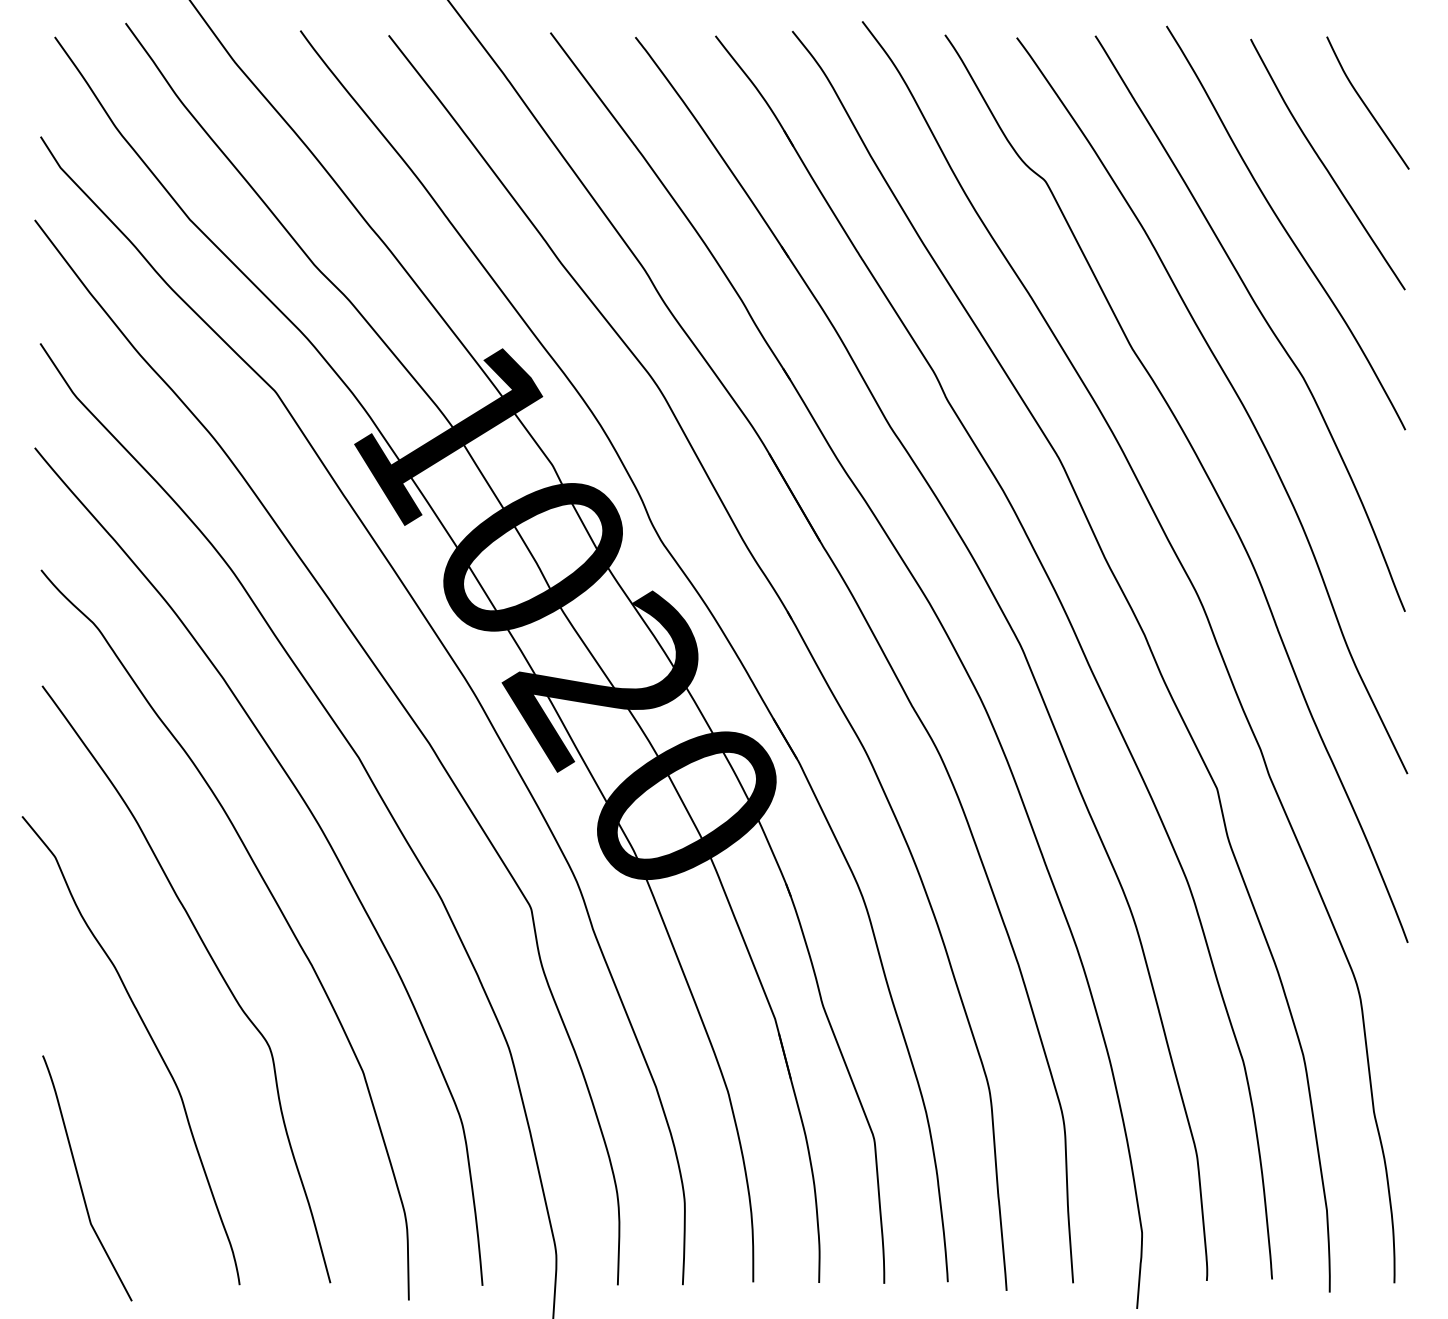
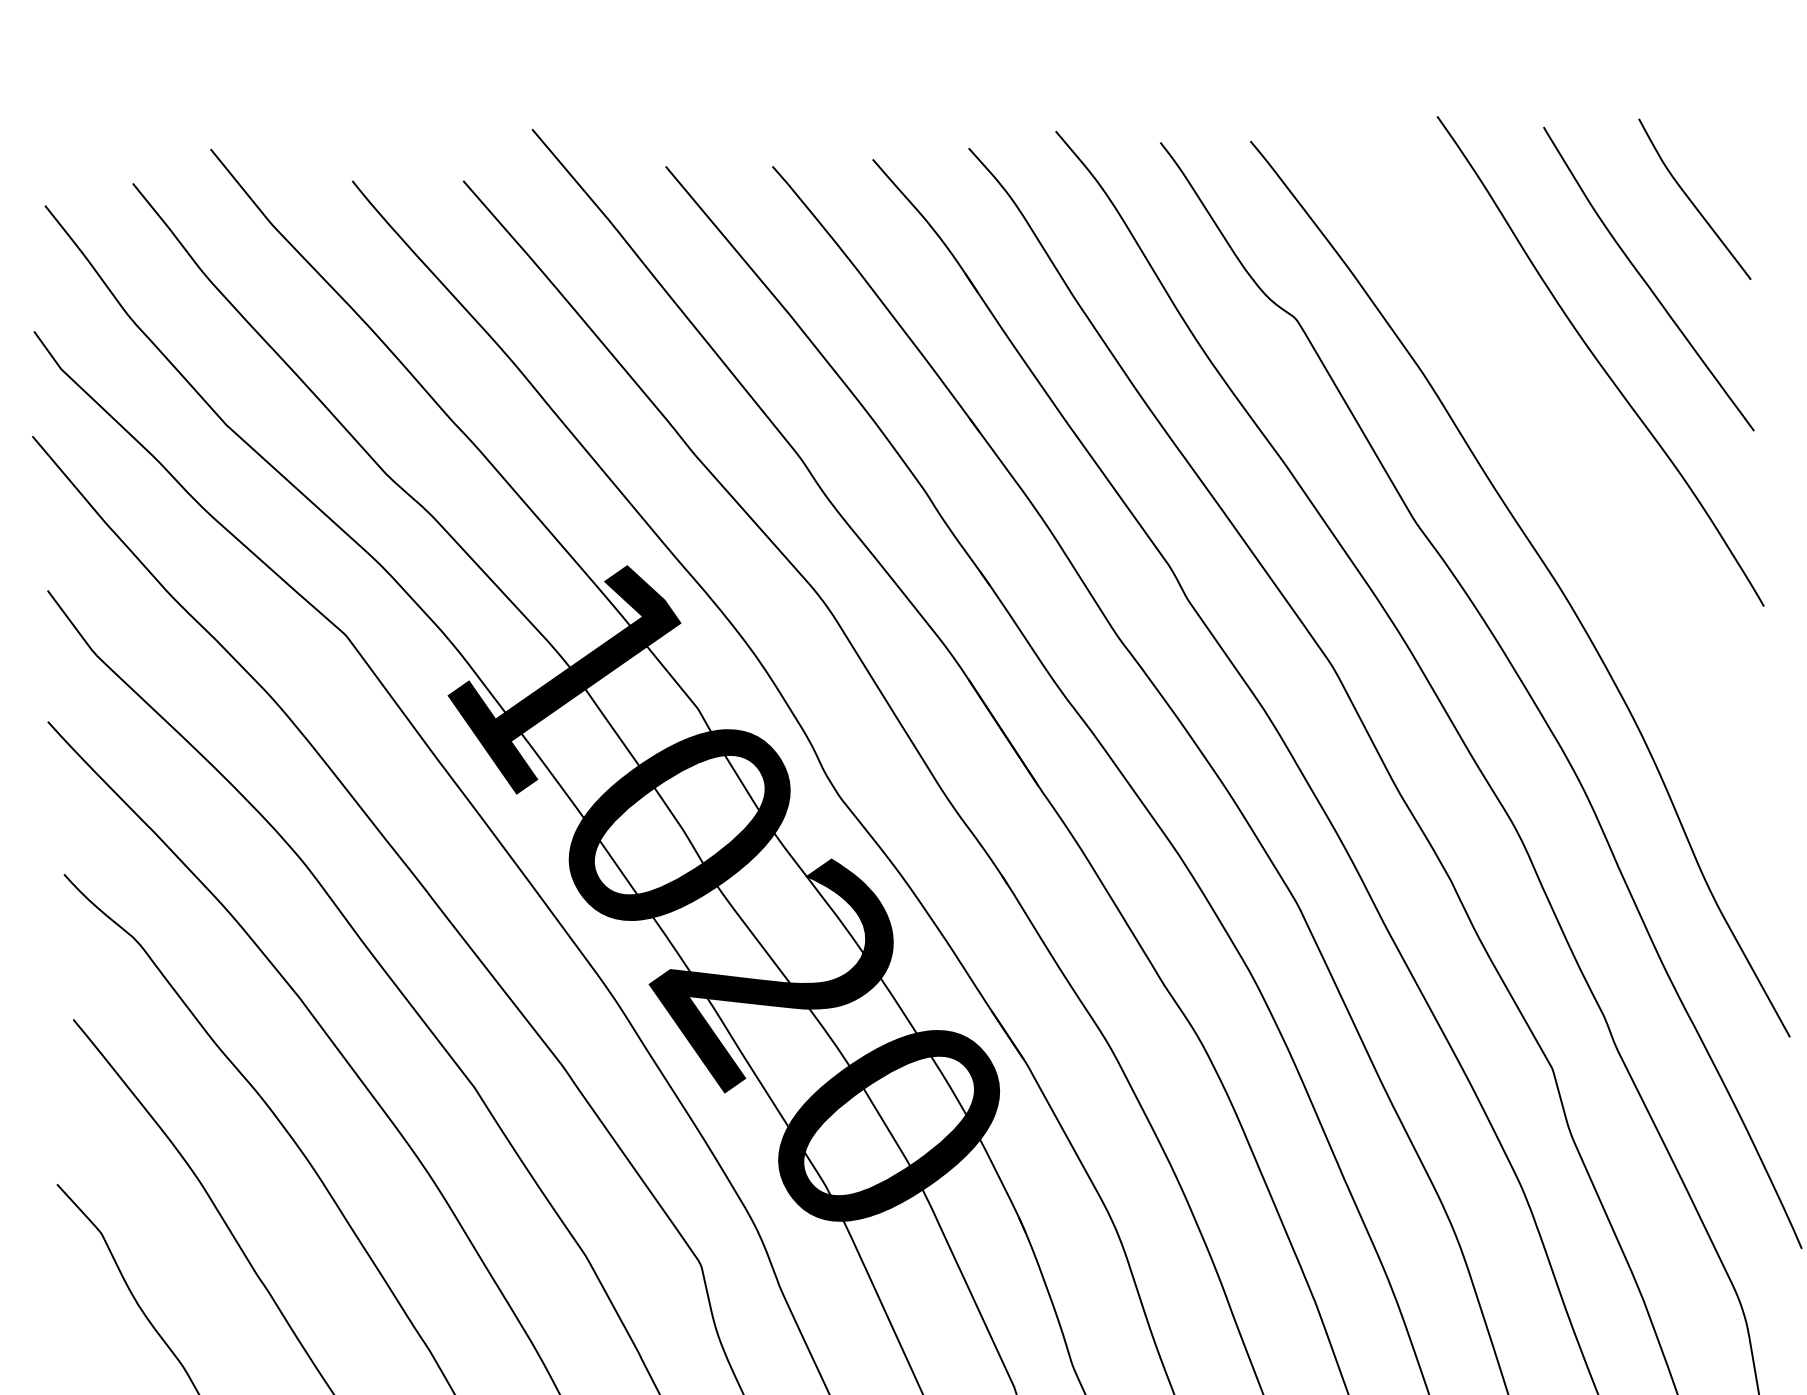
curve: (1260, 314) -> (1574, 471), removed

